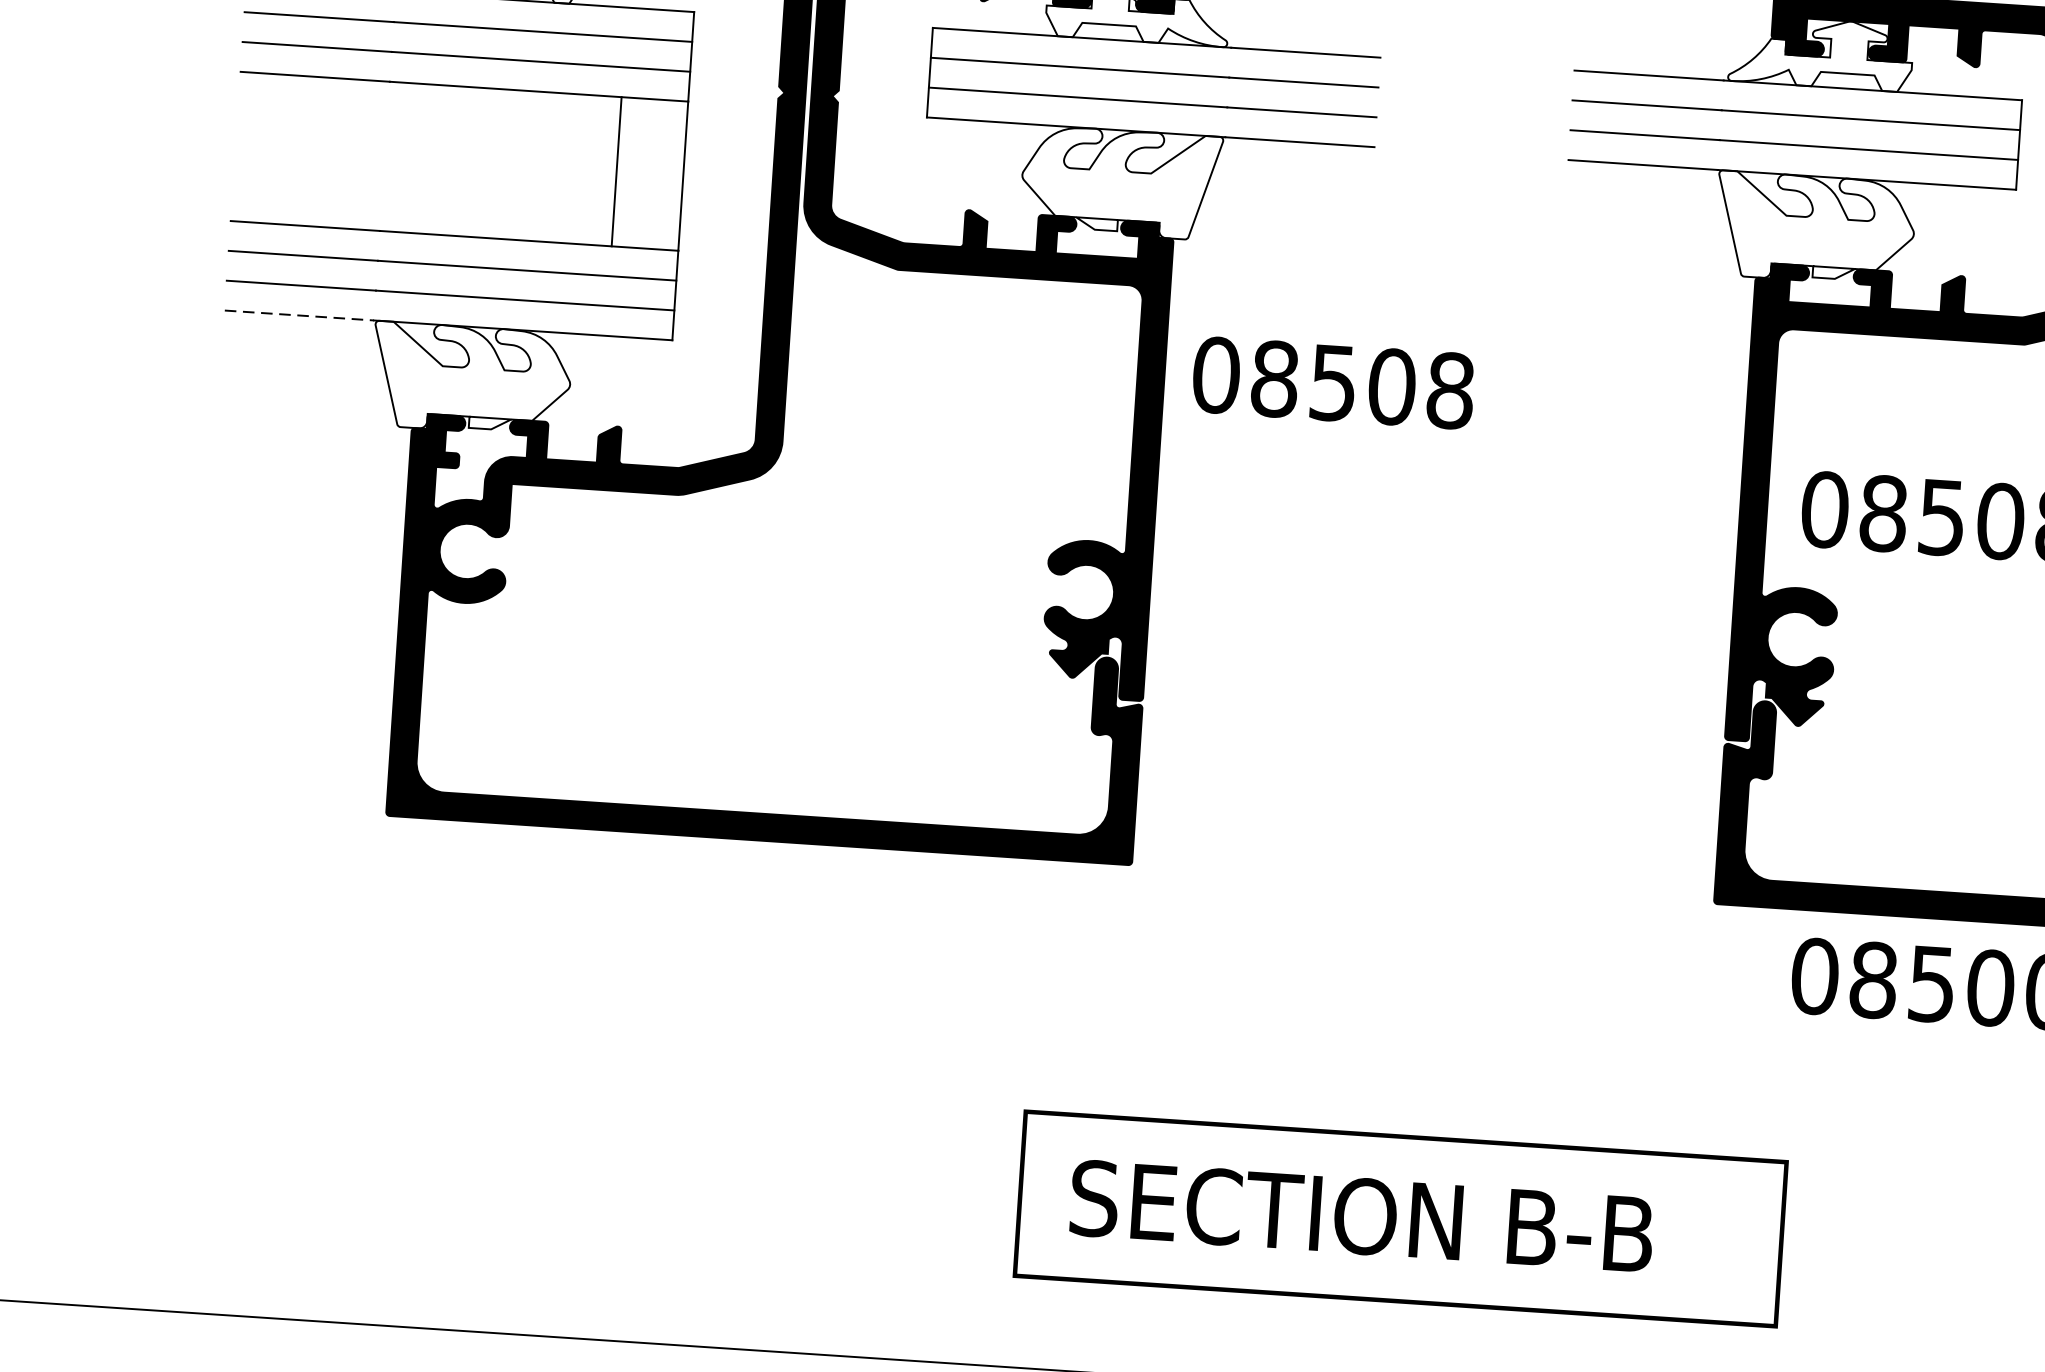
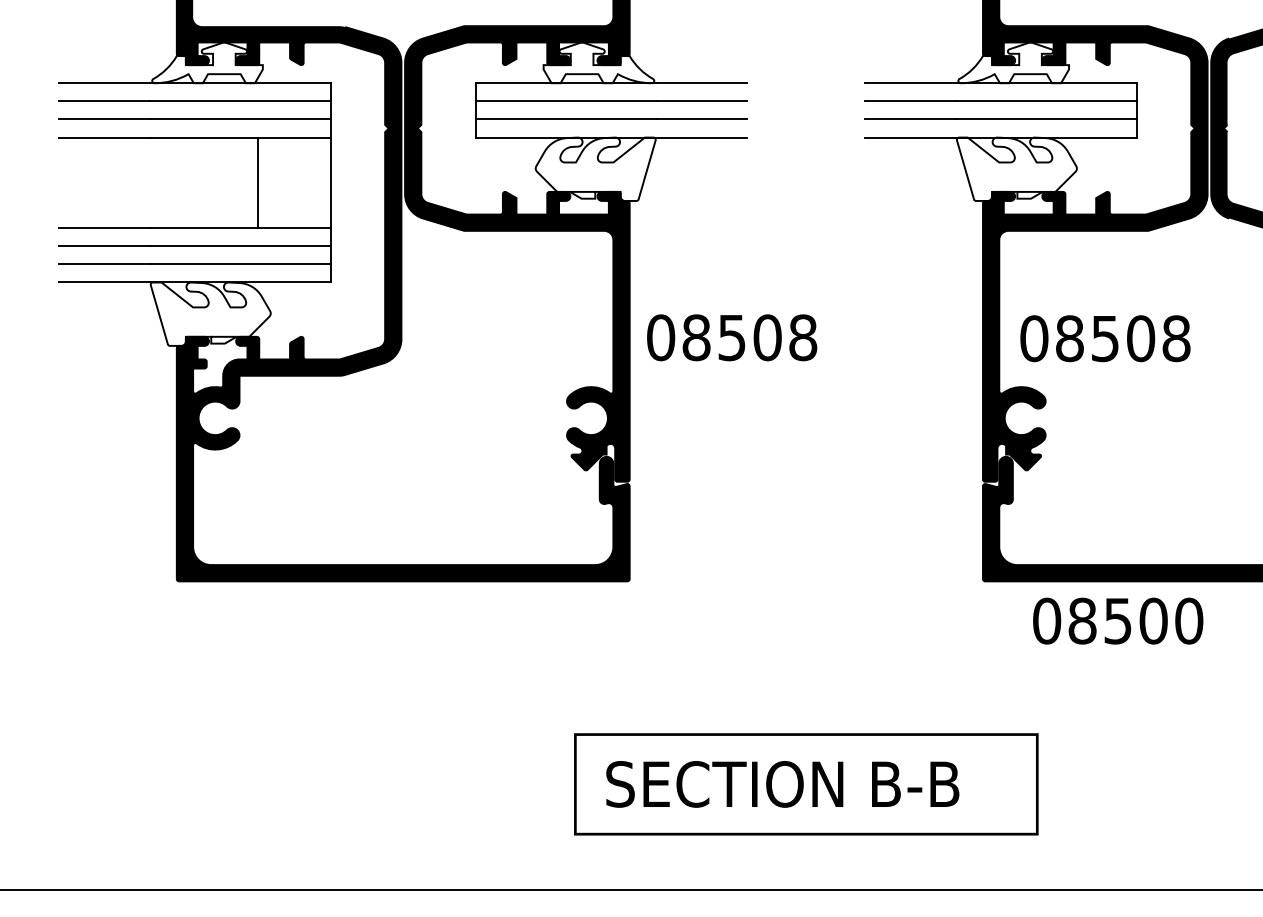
line: (616, 171) -> (258, 182), moved
line: (299, 315) -> (104, 282), dashed -> solid
text: (1334, 382) -> (732, 337), moved

